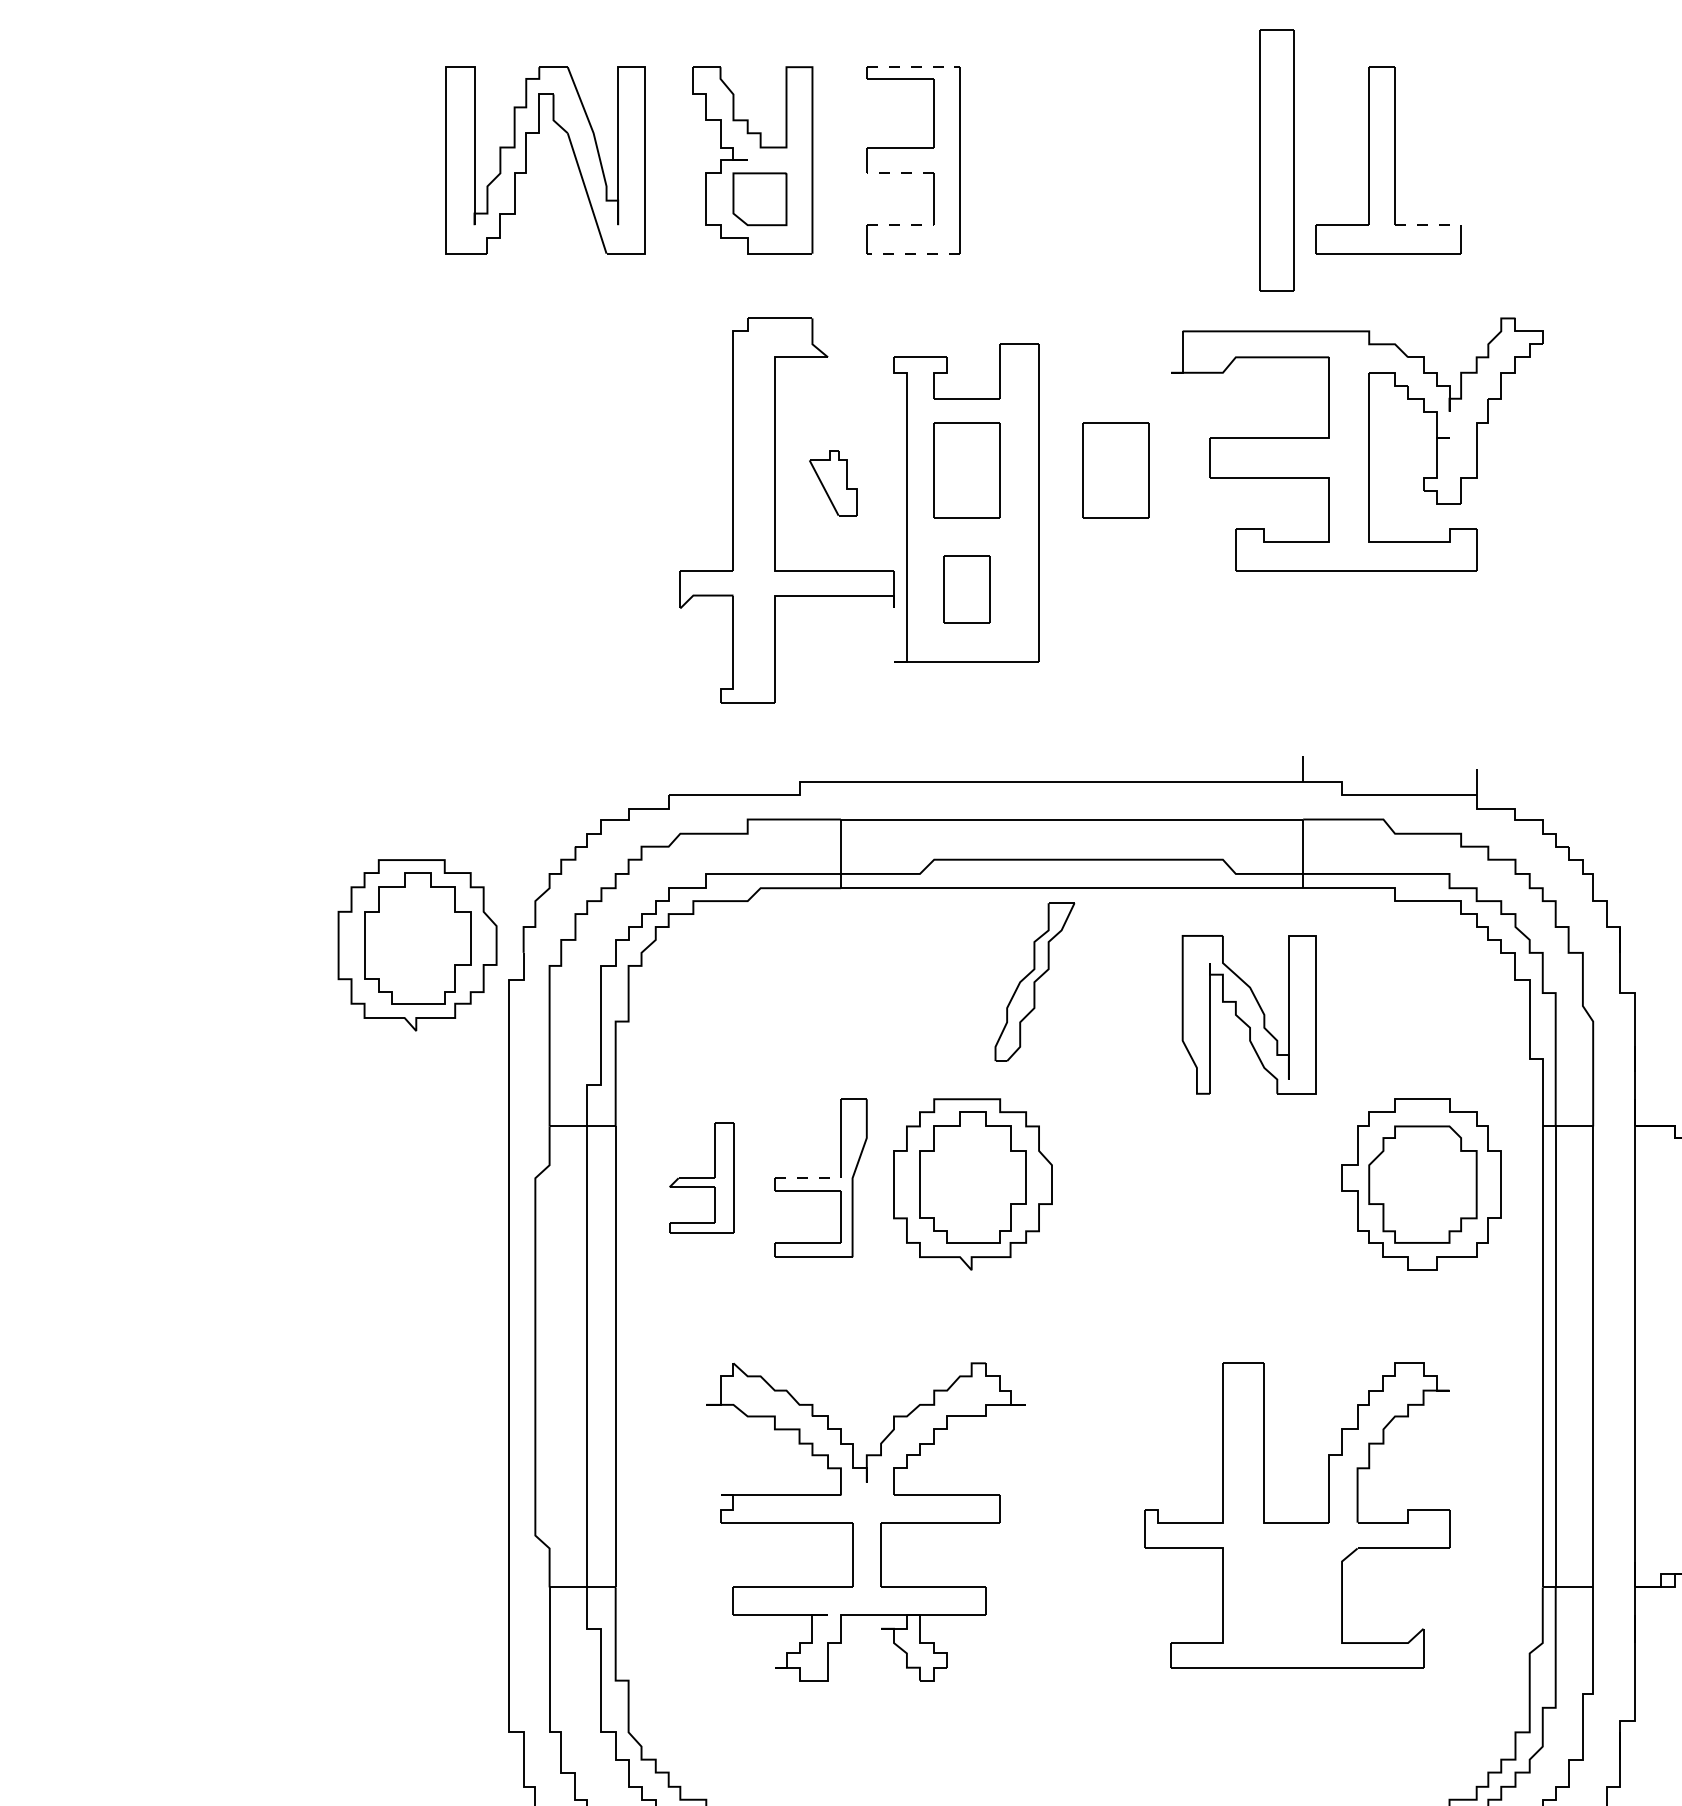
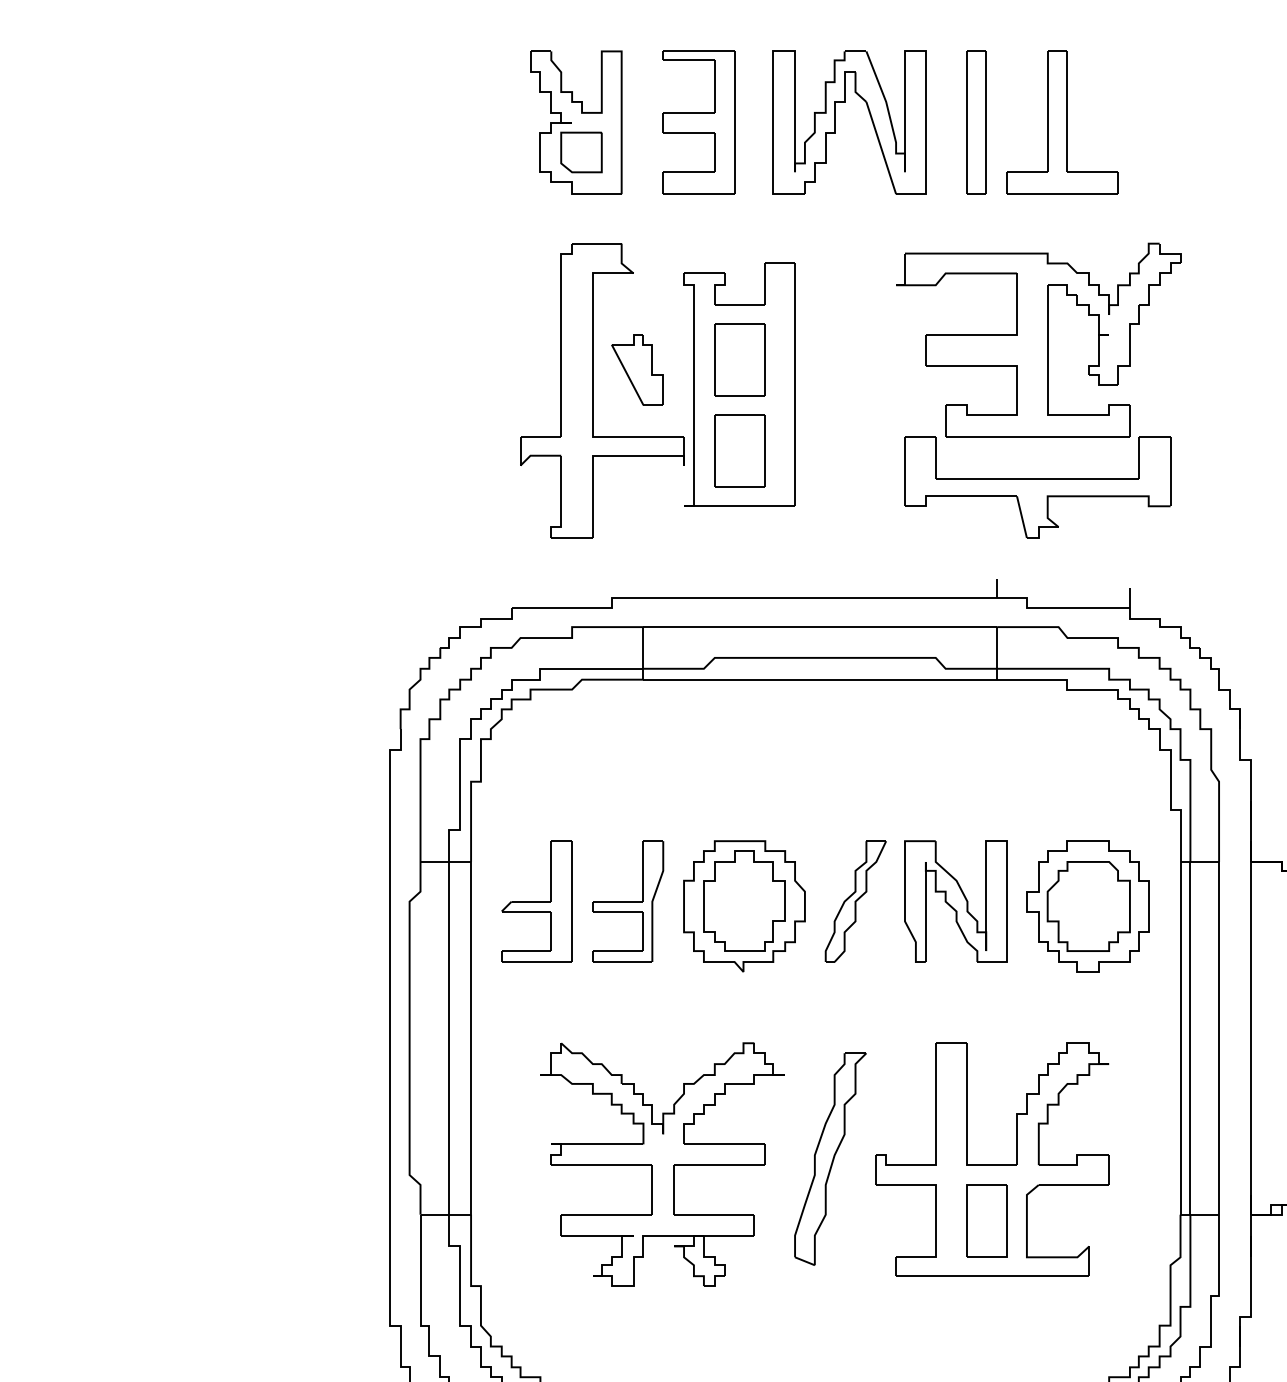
line: (912, 67) -> (698, 51), dashed -> solid
part: (527, 160) -> (835, 122), moved
part: (1276, 160) -> (976, 122), size x0.71
line: (901, 173) -> (689, 132), dashed -> solid
line: (901, 225) -> (689, 172), dashed -> solid
line: (1429, 225) -> (1093, 172), dashed -> solid
line: (912, 254) -> (698, 194), dashed -> solid
part: (1115, 469) -> (853, 359), removed
part: (833, 482) -> (637, 369), size x1.43
part: (966, 588) -> (739, 450), size x1.43
part: (1355, 637) -> (1037, 487), added
part: (417, 945) -> (319, 723), removed
part: (1034, 982) -> (855, 901), moved
part: (1248, 1014) -> (955, 901), moved
part: (701, 1178) -> (536, 901), size x1.43
line: (808, 1178) -> (618, 901), dashed -> solid
part: (1085, 1513) -> (830, 1158), added
part: (1289, 1594) -> (986, 1220), added

